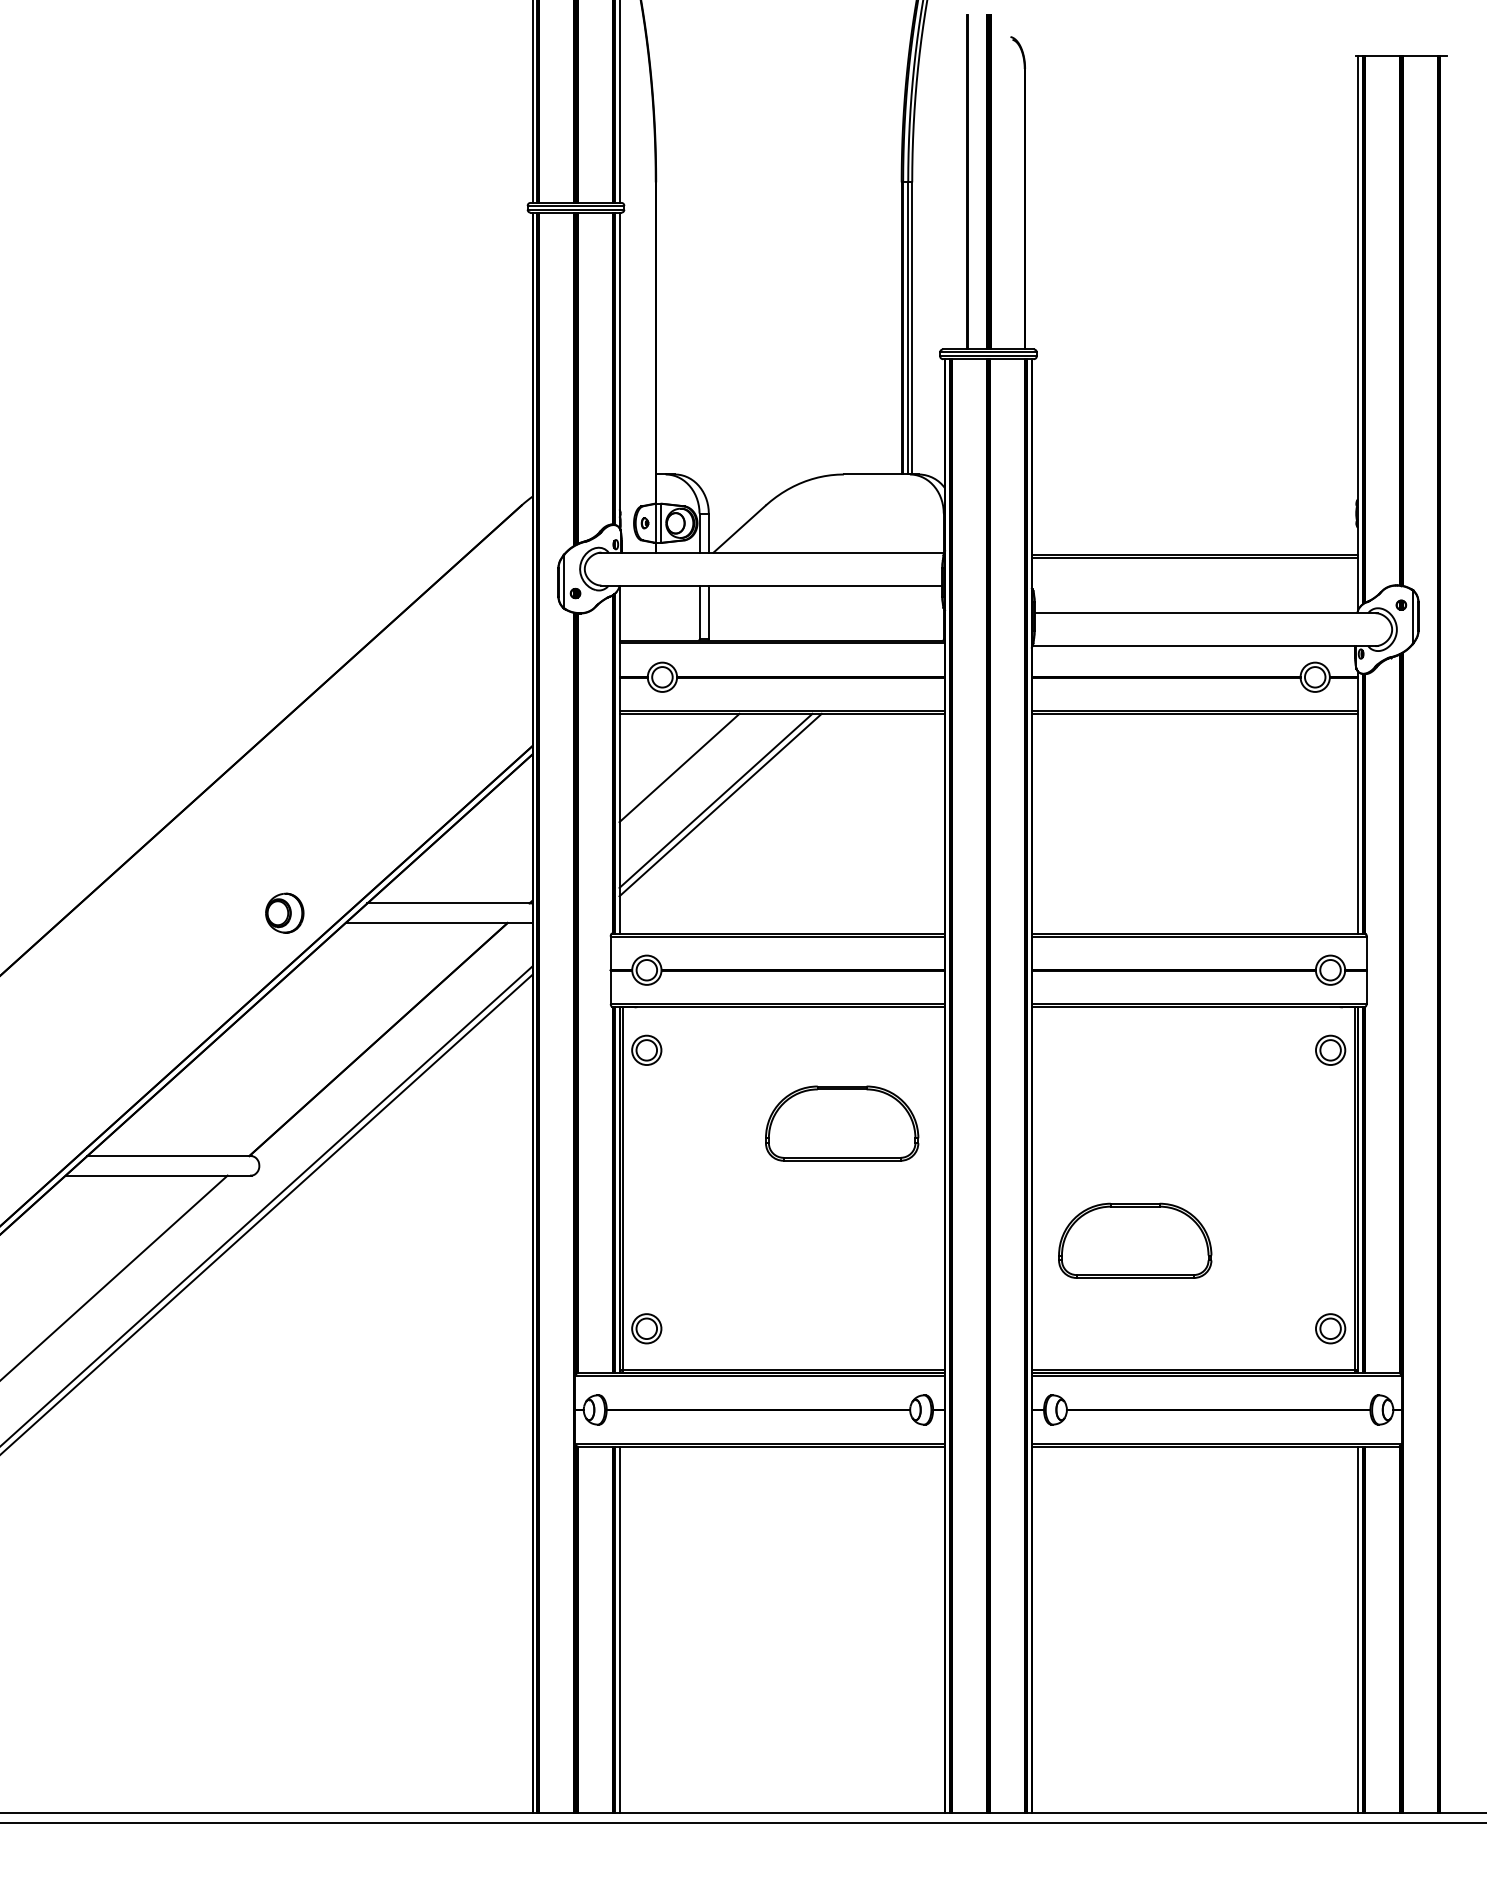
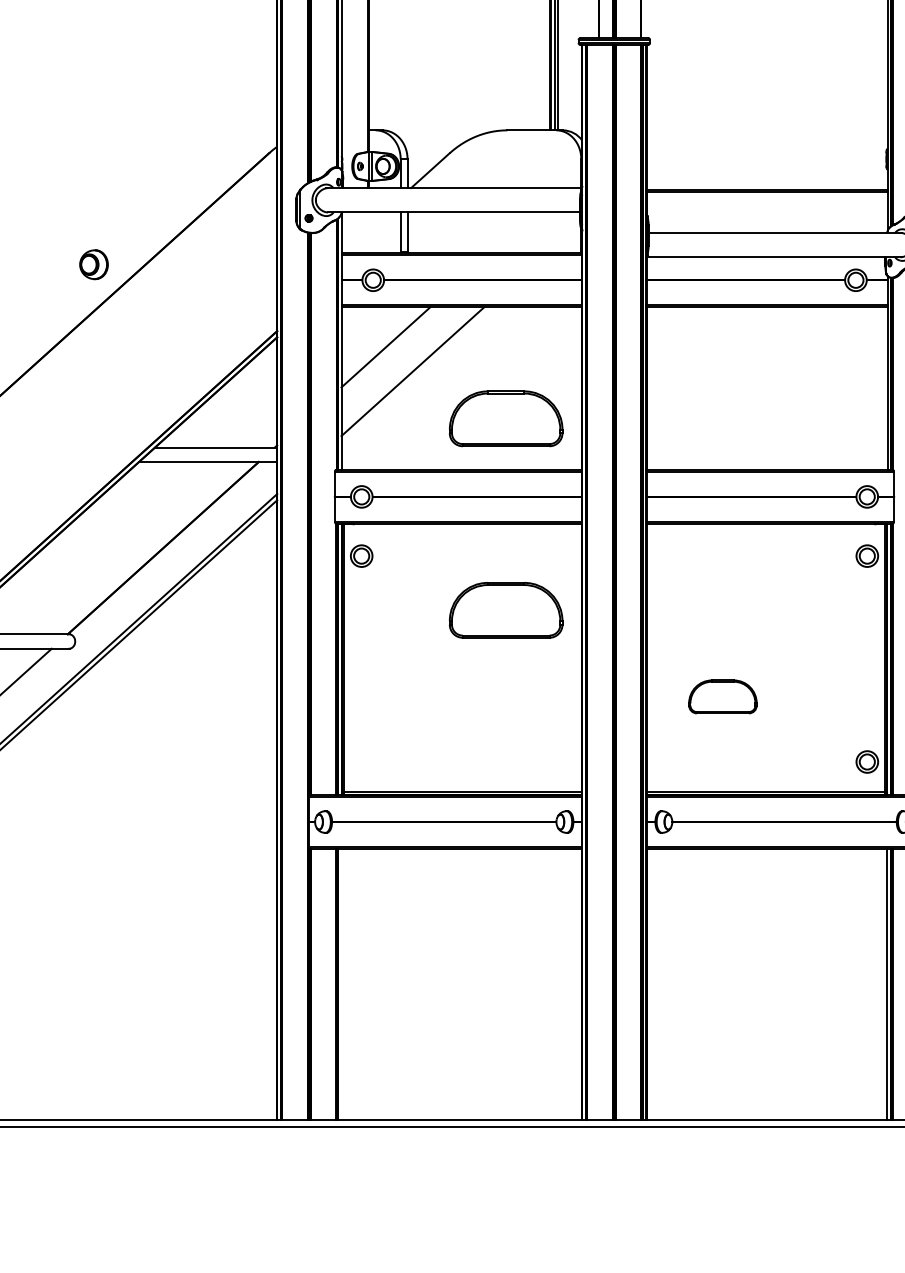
line: (720, 804) -> (416, 374), removed
part: (842, 864) -> (506, 418), added
part: (284, 912) -> (93, 264), moved
part: (1135, 1240) -> (723, 696), size x0.6
part: (646, 1328) -> (361, 761), removed
line: (619, 1629) -> (341, 984), removed

